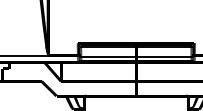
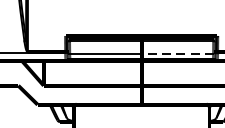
line: (164, 56) -> (178, 53), solid -> dashed

